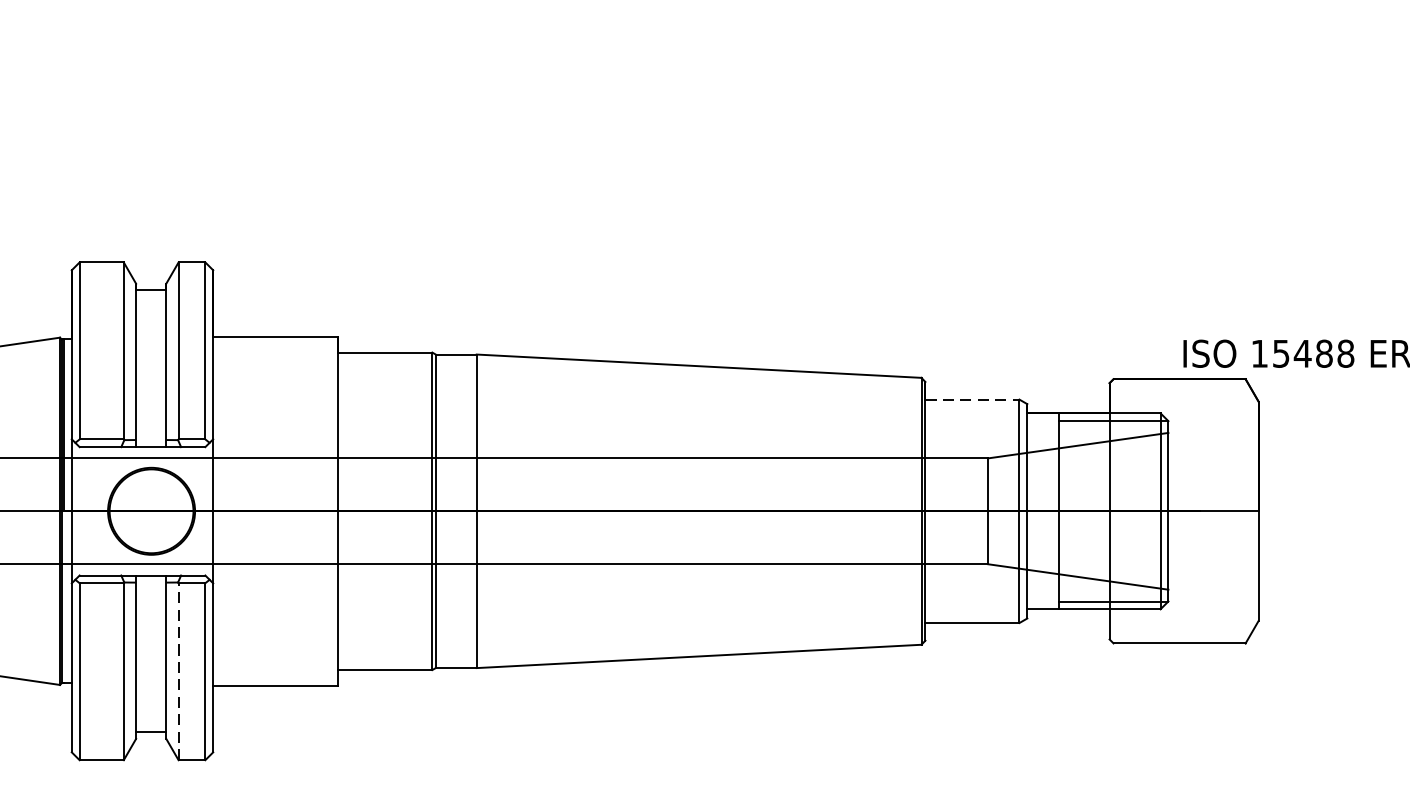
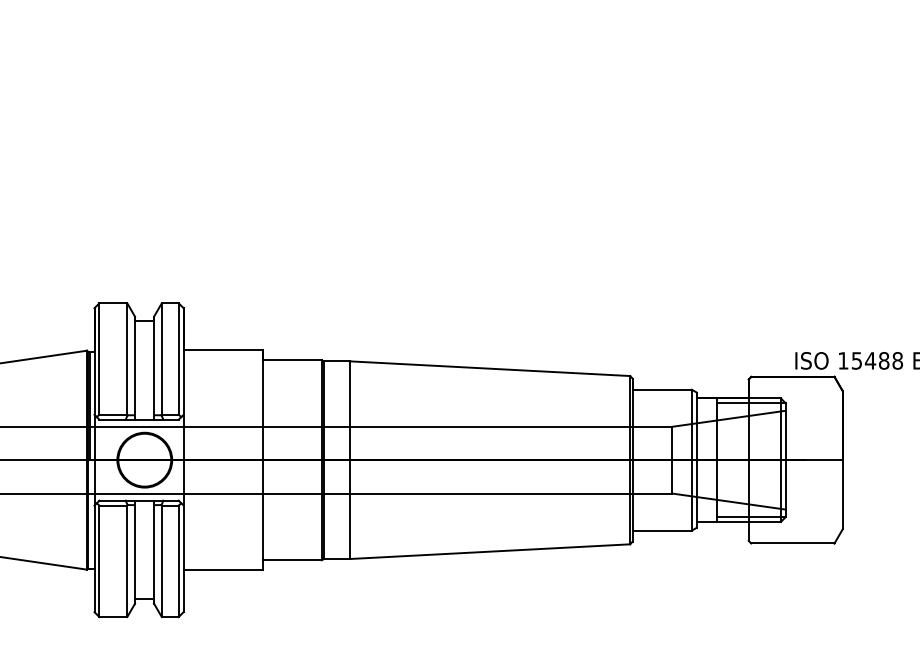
line: (972, 399) -> (662, 389), dashed -> solid
line: (178, 672) -> (161, 561), dashed -> solid

